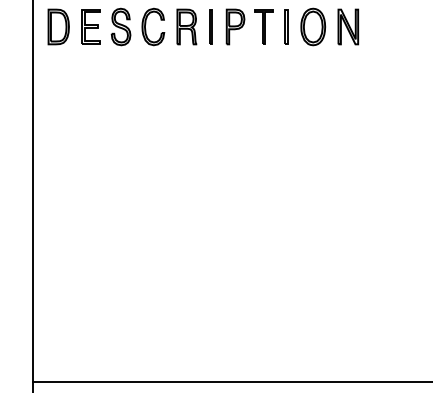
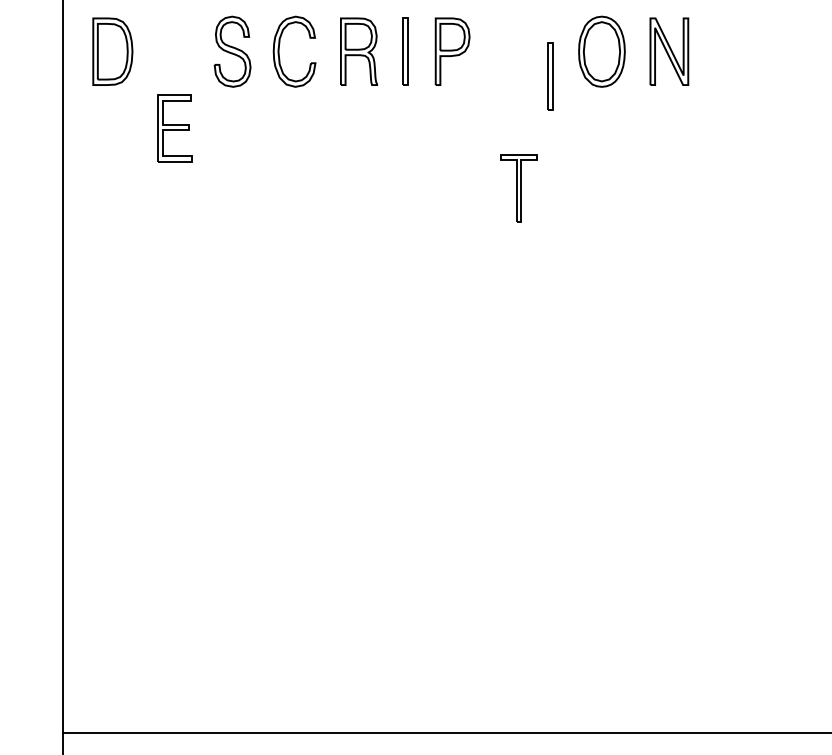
part: (90, 26) -> (173, 127), moved
part: (263, 26) -> (517, 187), moved
line: (285, 26) -> (548, 75), moved

